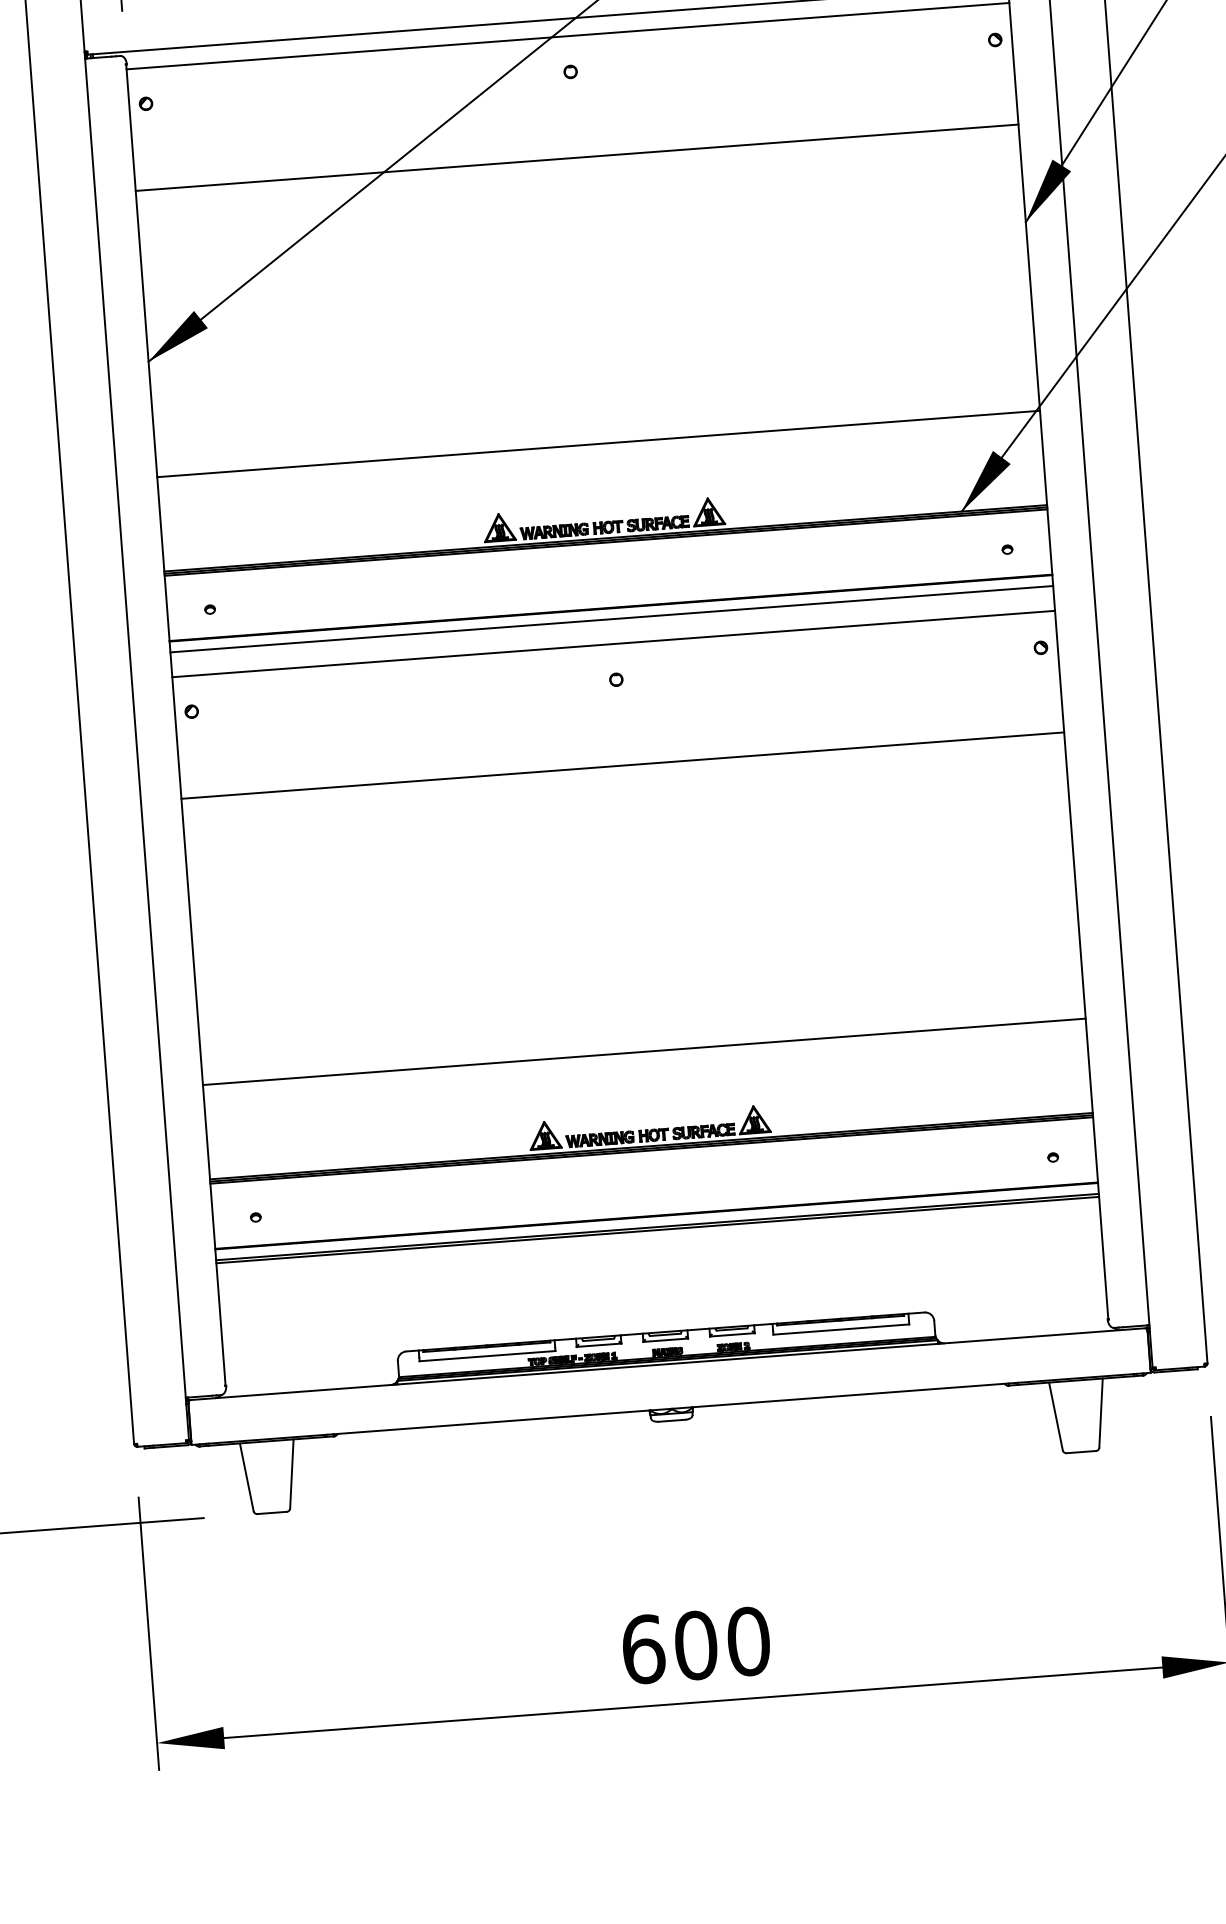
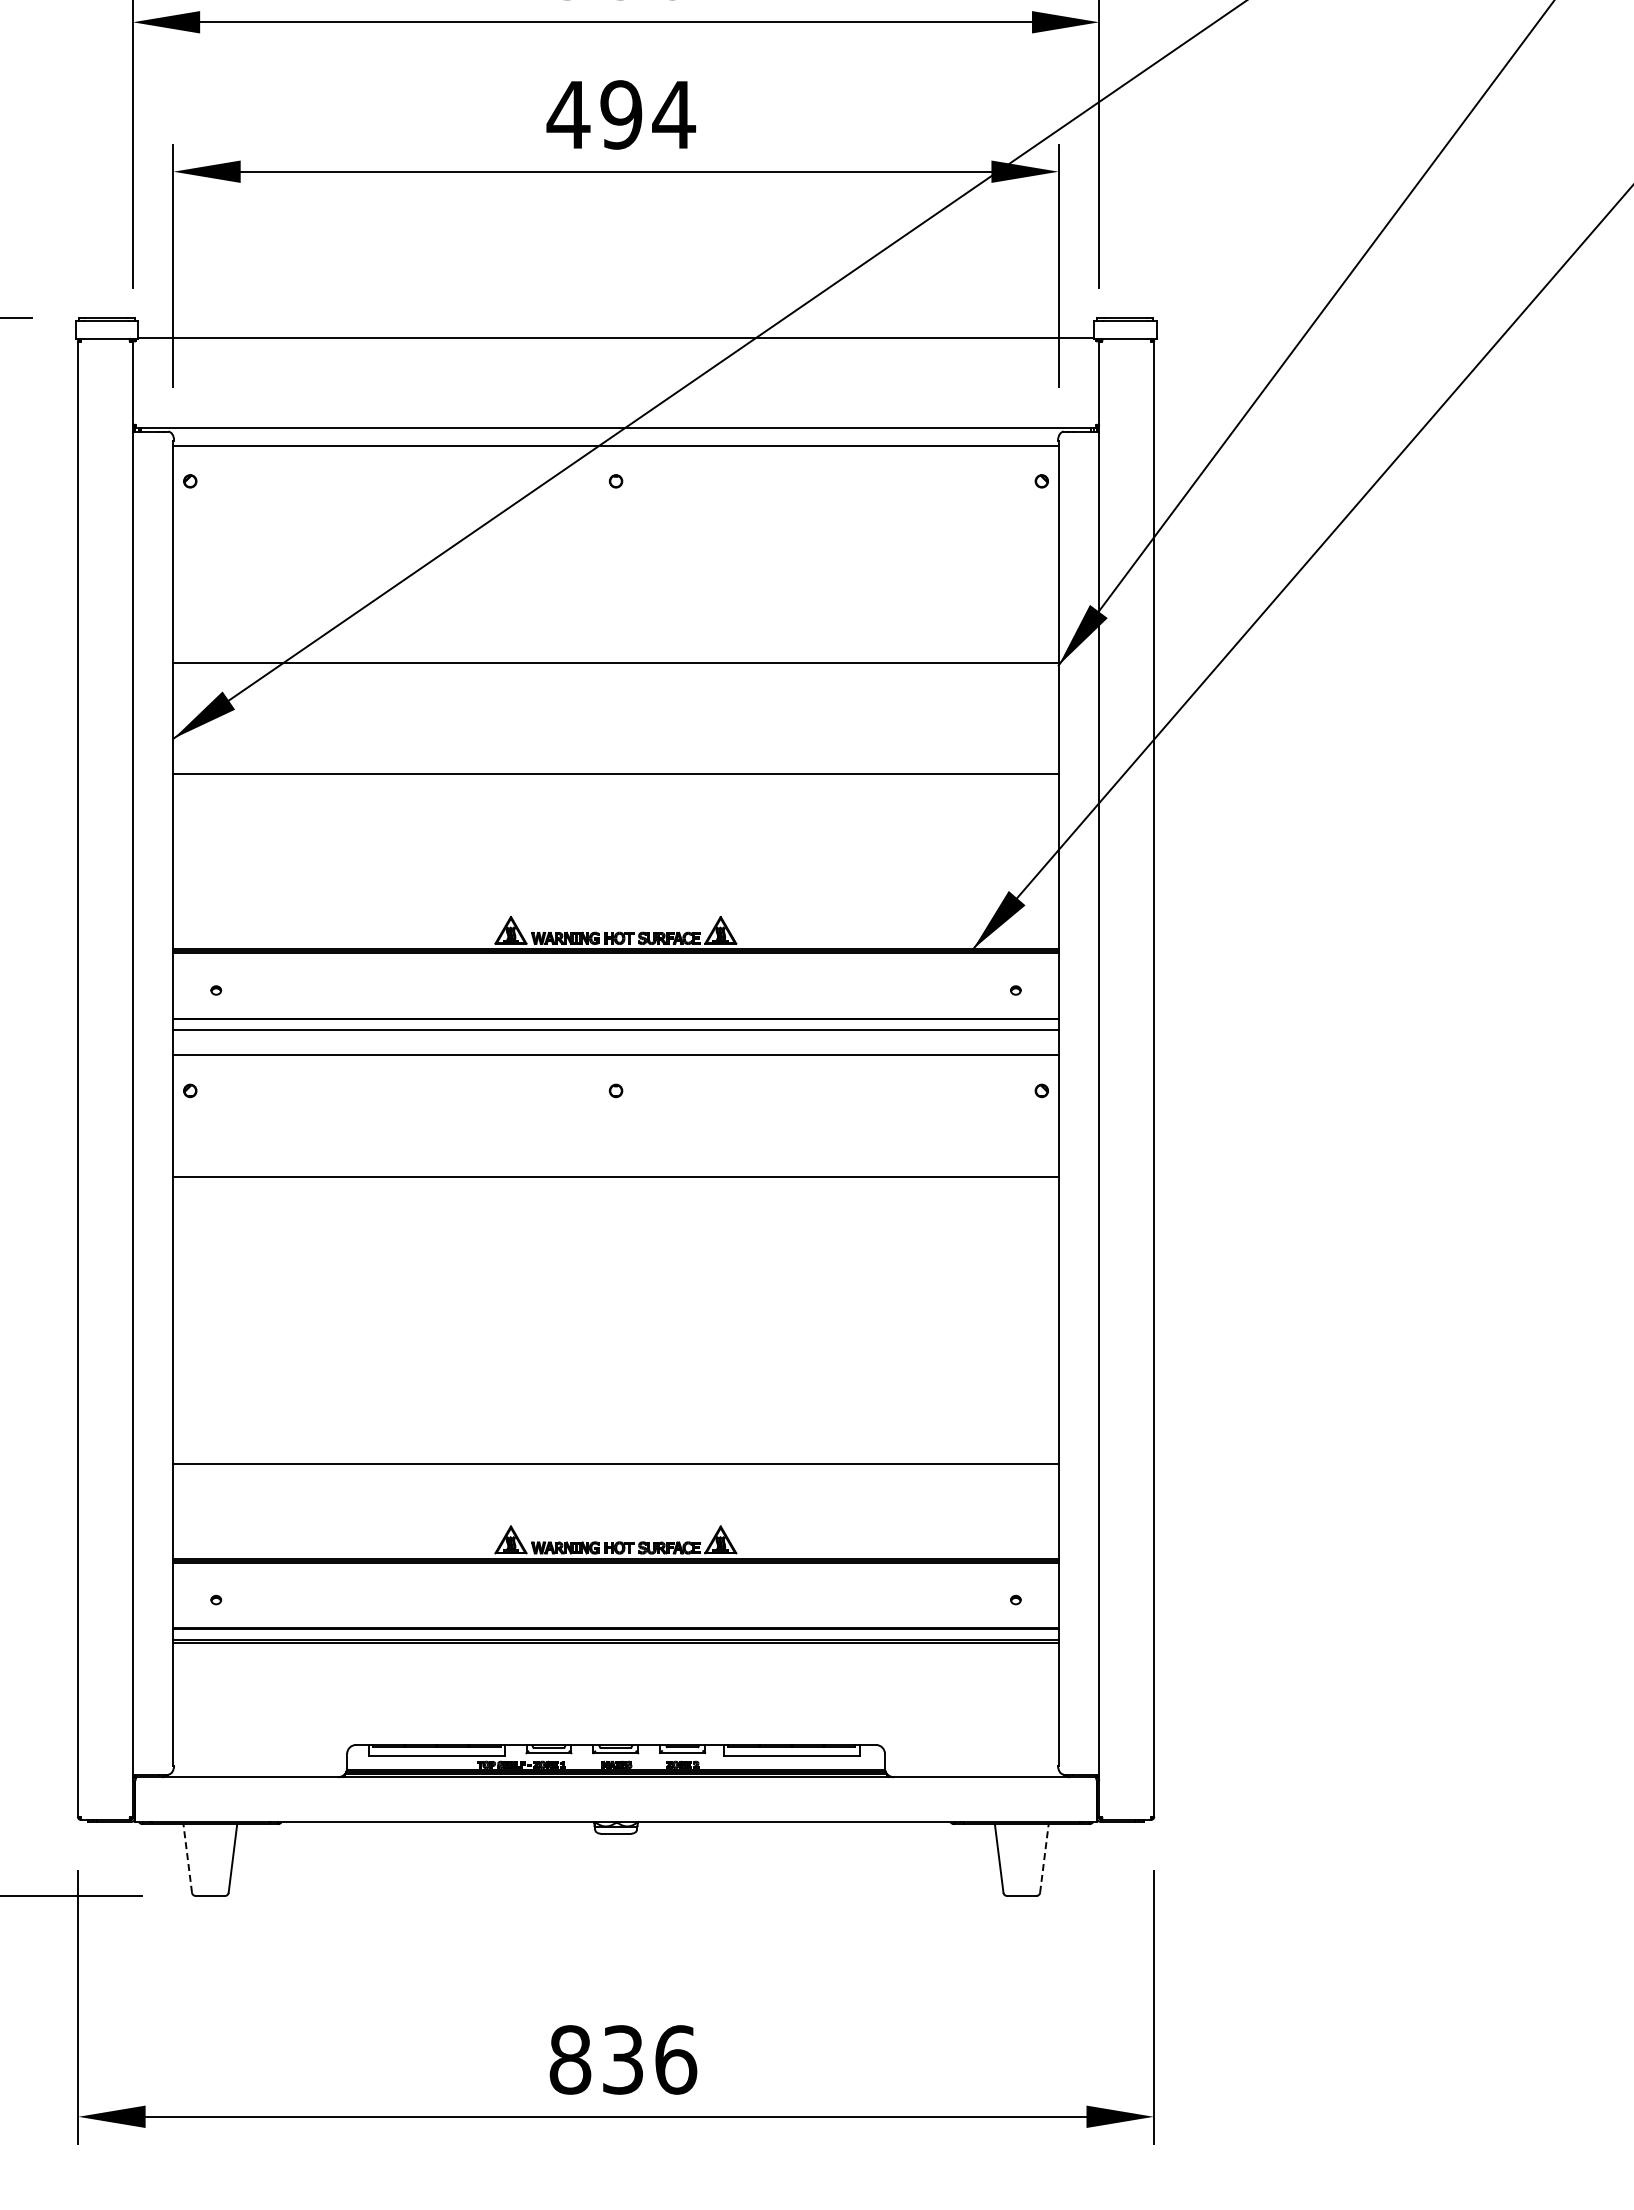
line: (576, 157) -> (615, 663), moved
line: (598, 444) -> (615, 774), moved
line: (1101, 1413) -> (1044, 1858), solid -> dashed
line: (246, 1477) -> (187, 1858), solid -> dashed
text: (696, 1645) -> (623, 2059), 600 -> 836

